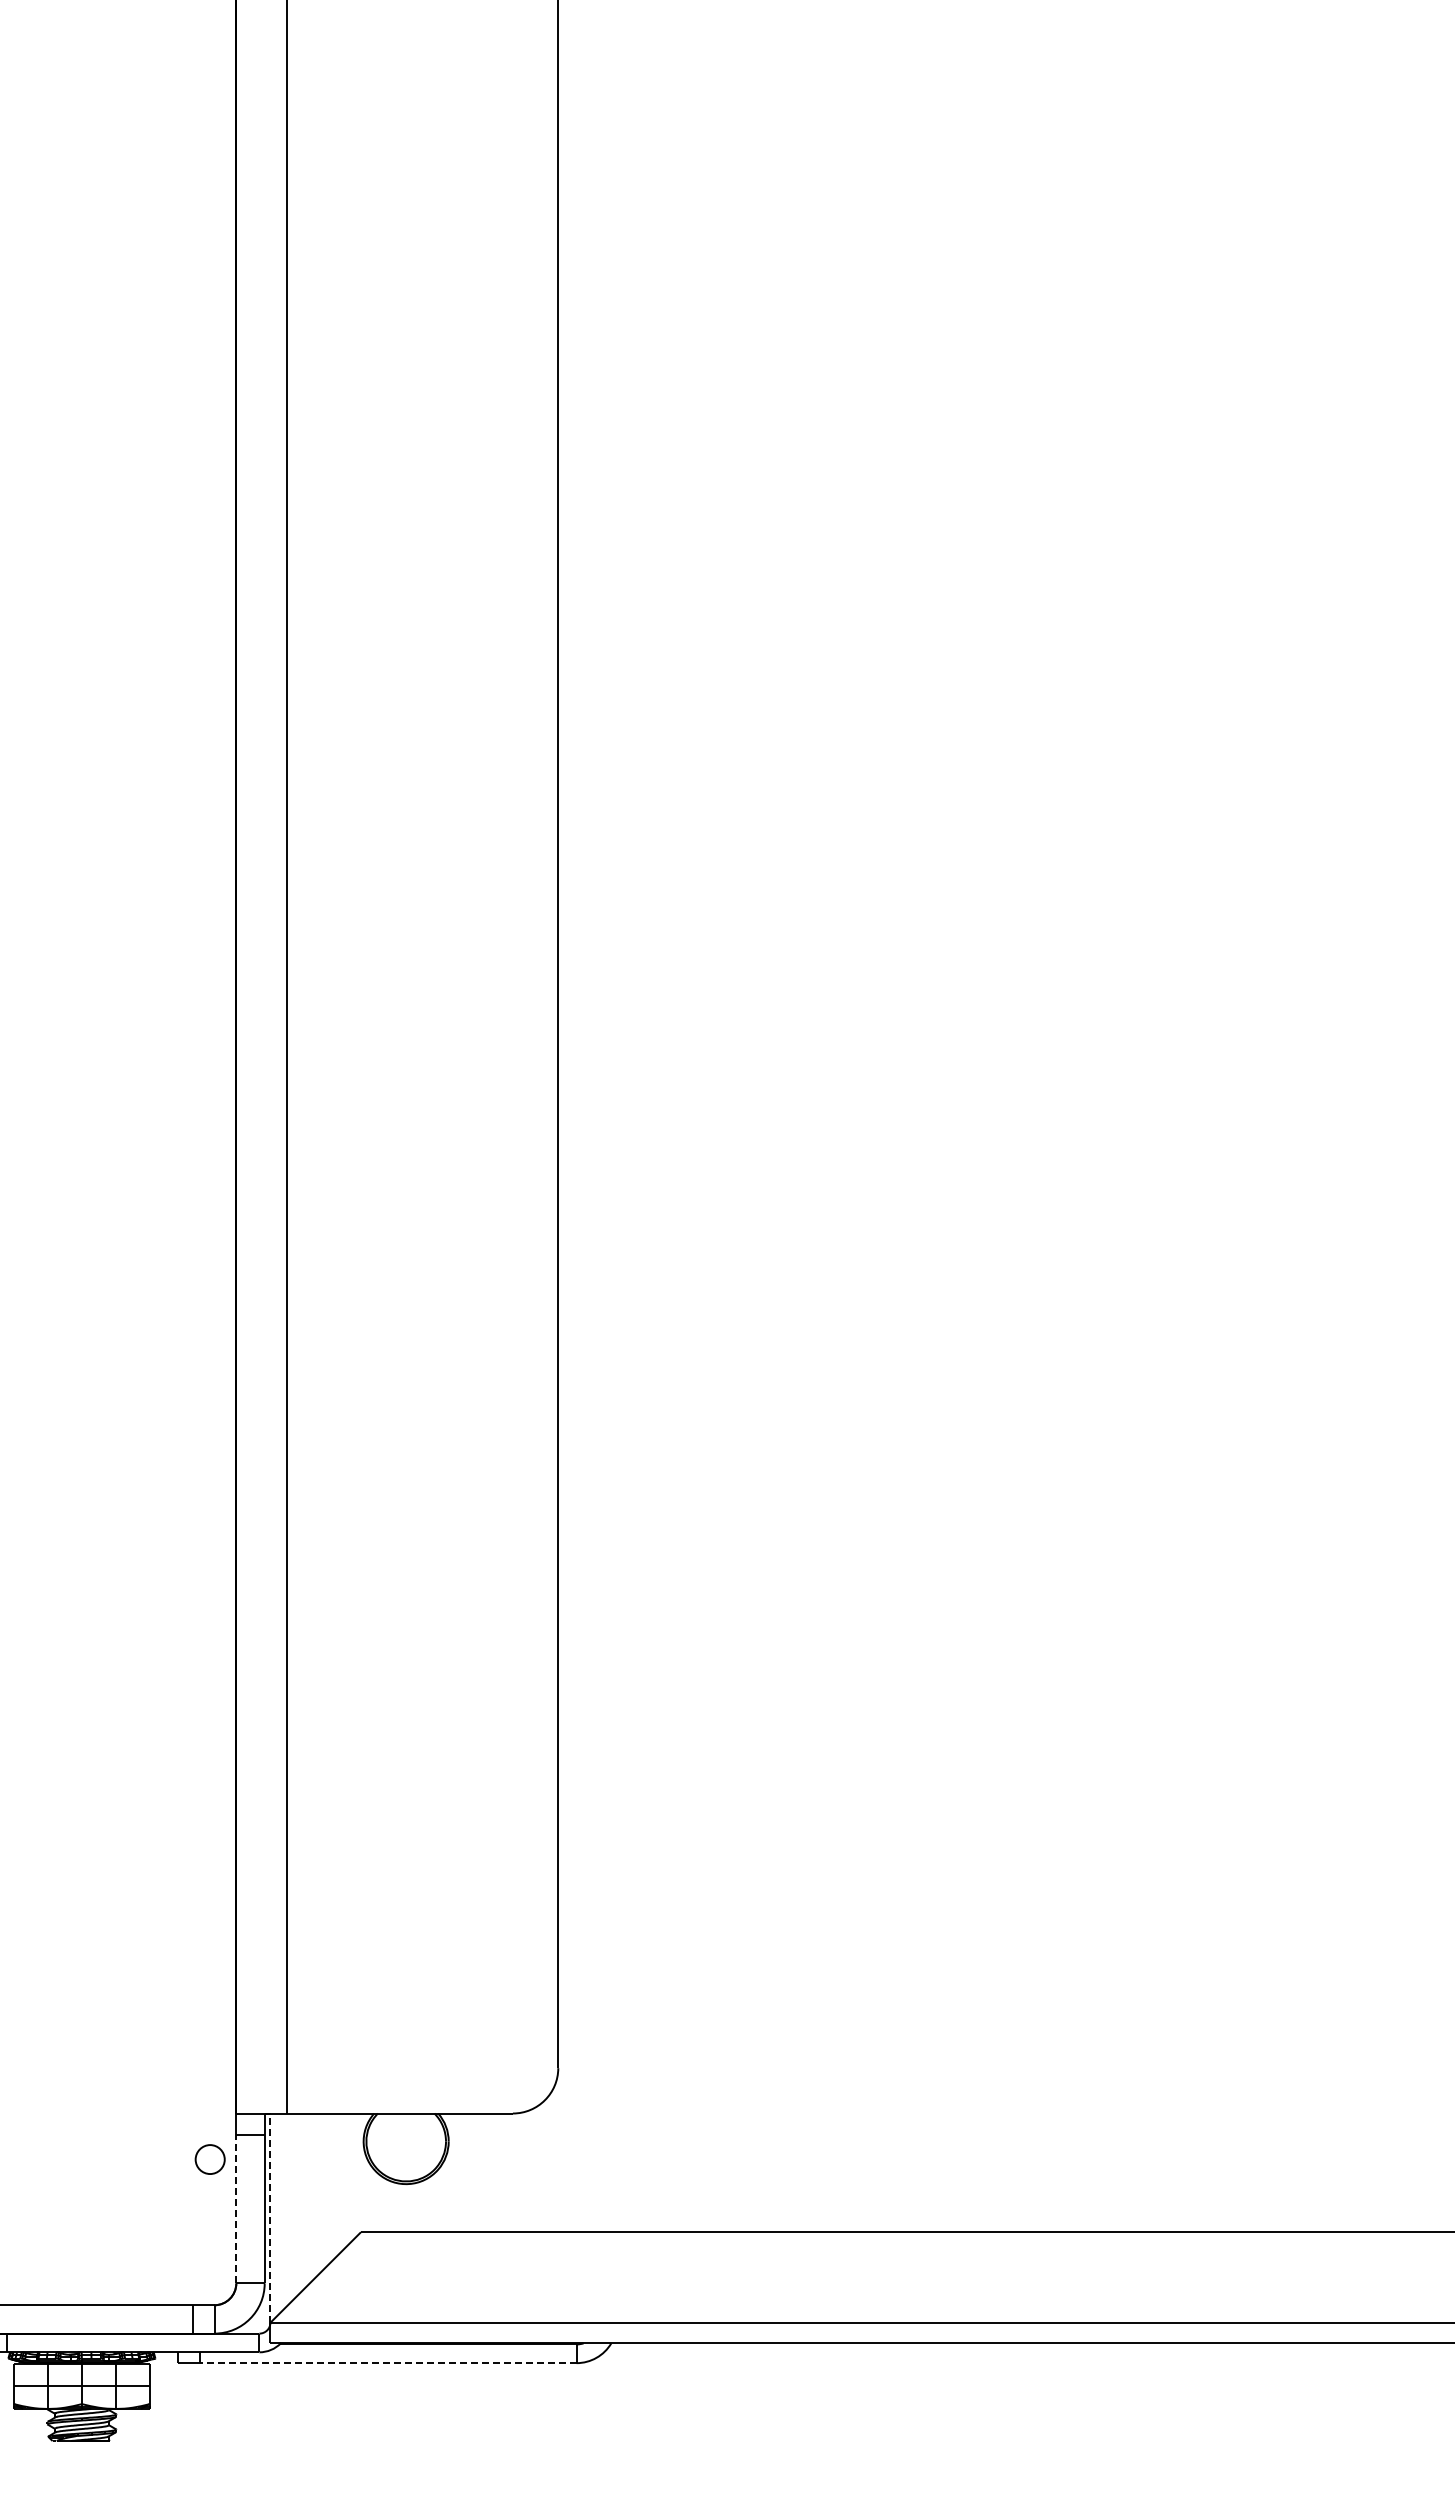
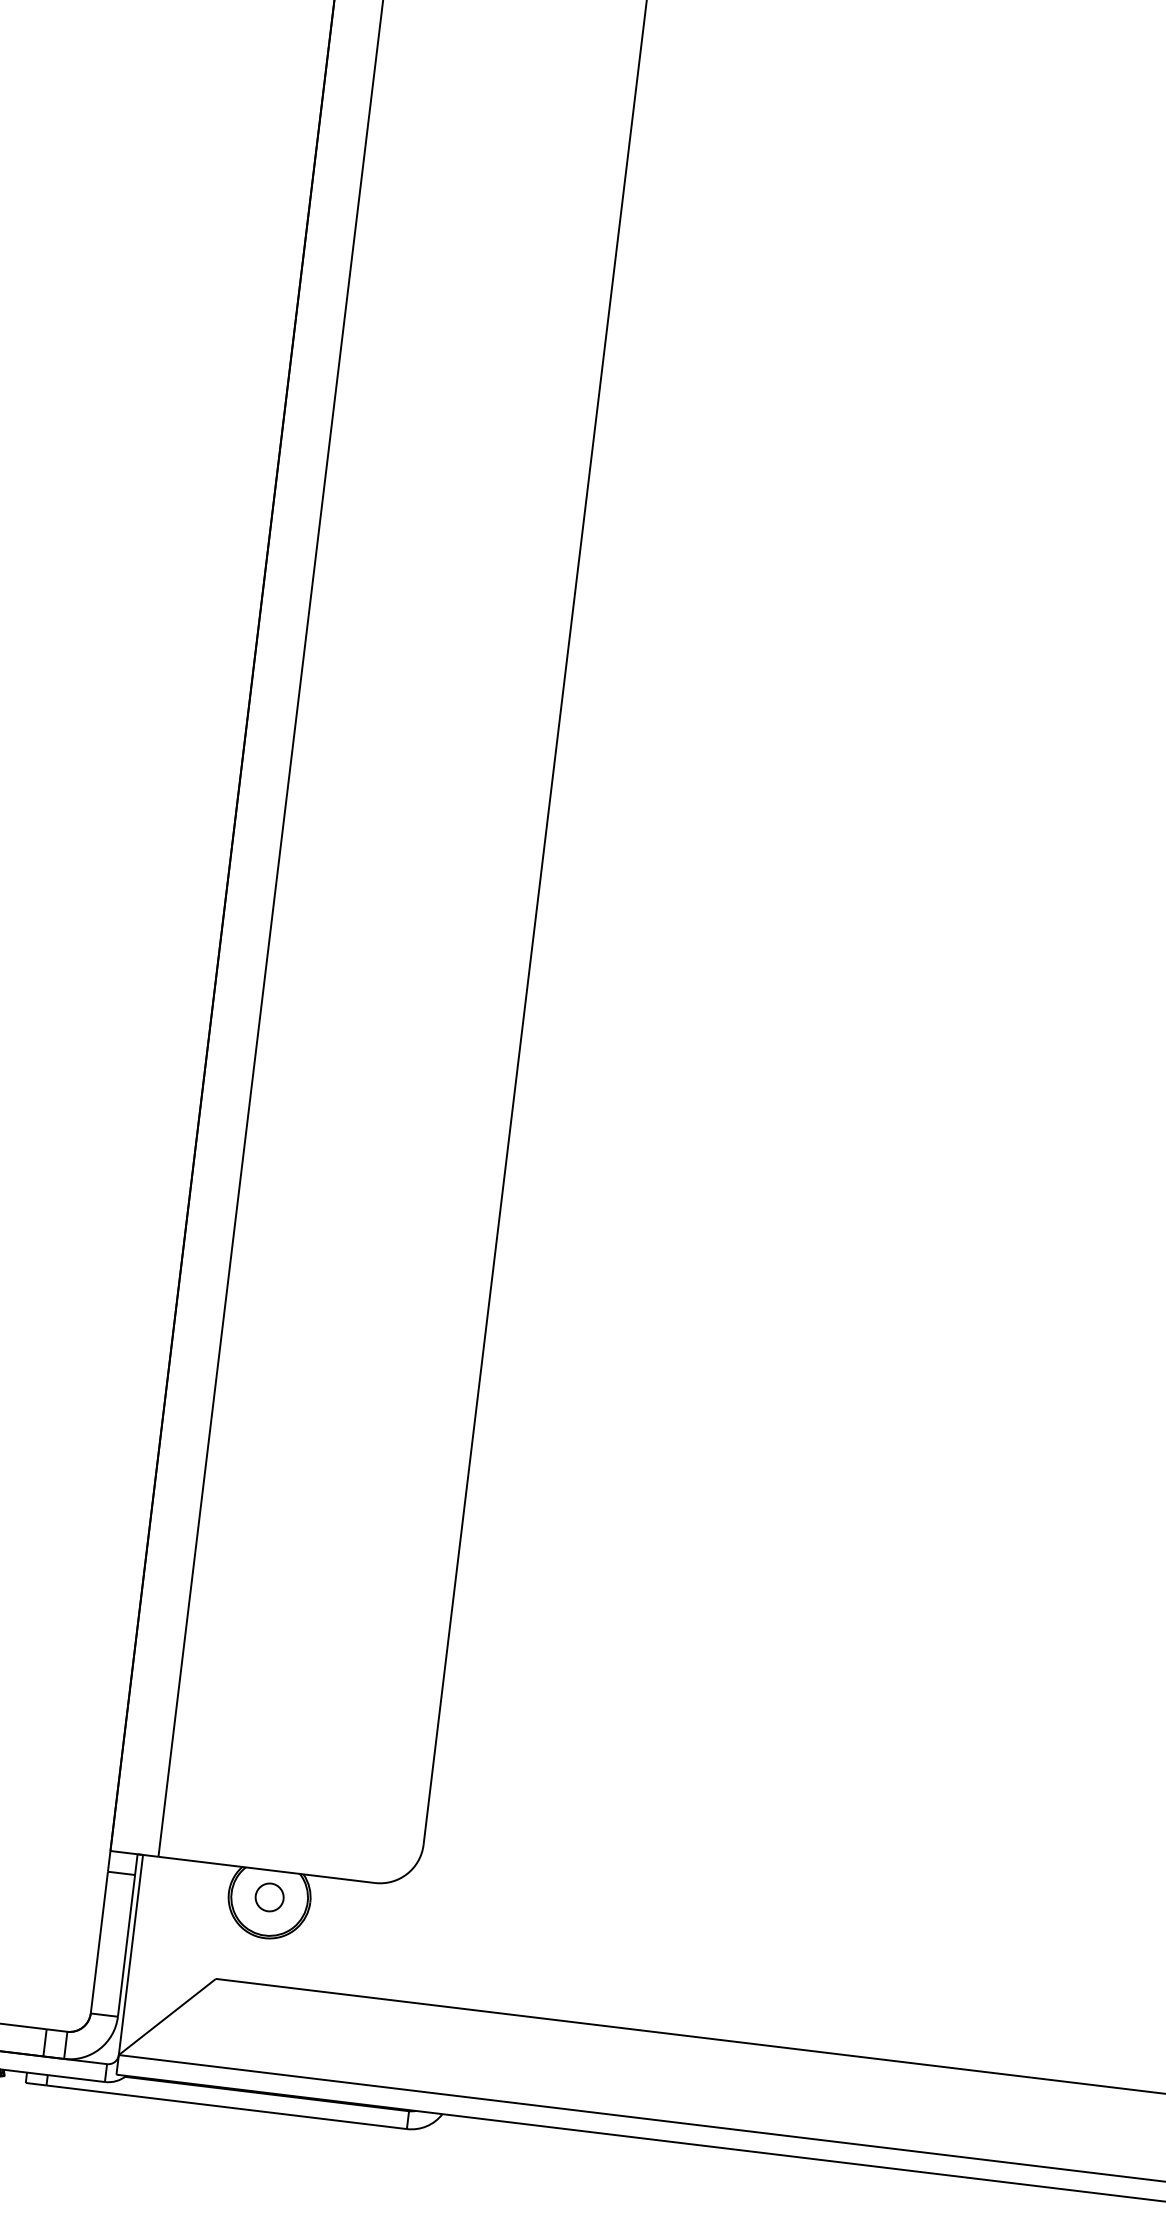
part: (209, 2159) -> (268, 1897), moved
line: (236, 2208) -> (99, 1941), dashed -> solid
line: (270, 2218) -> (130, 1955), dashed -> solid
line: (387, 2363) -> (226, 2107), dashed -> solid

